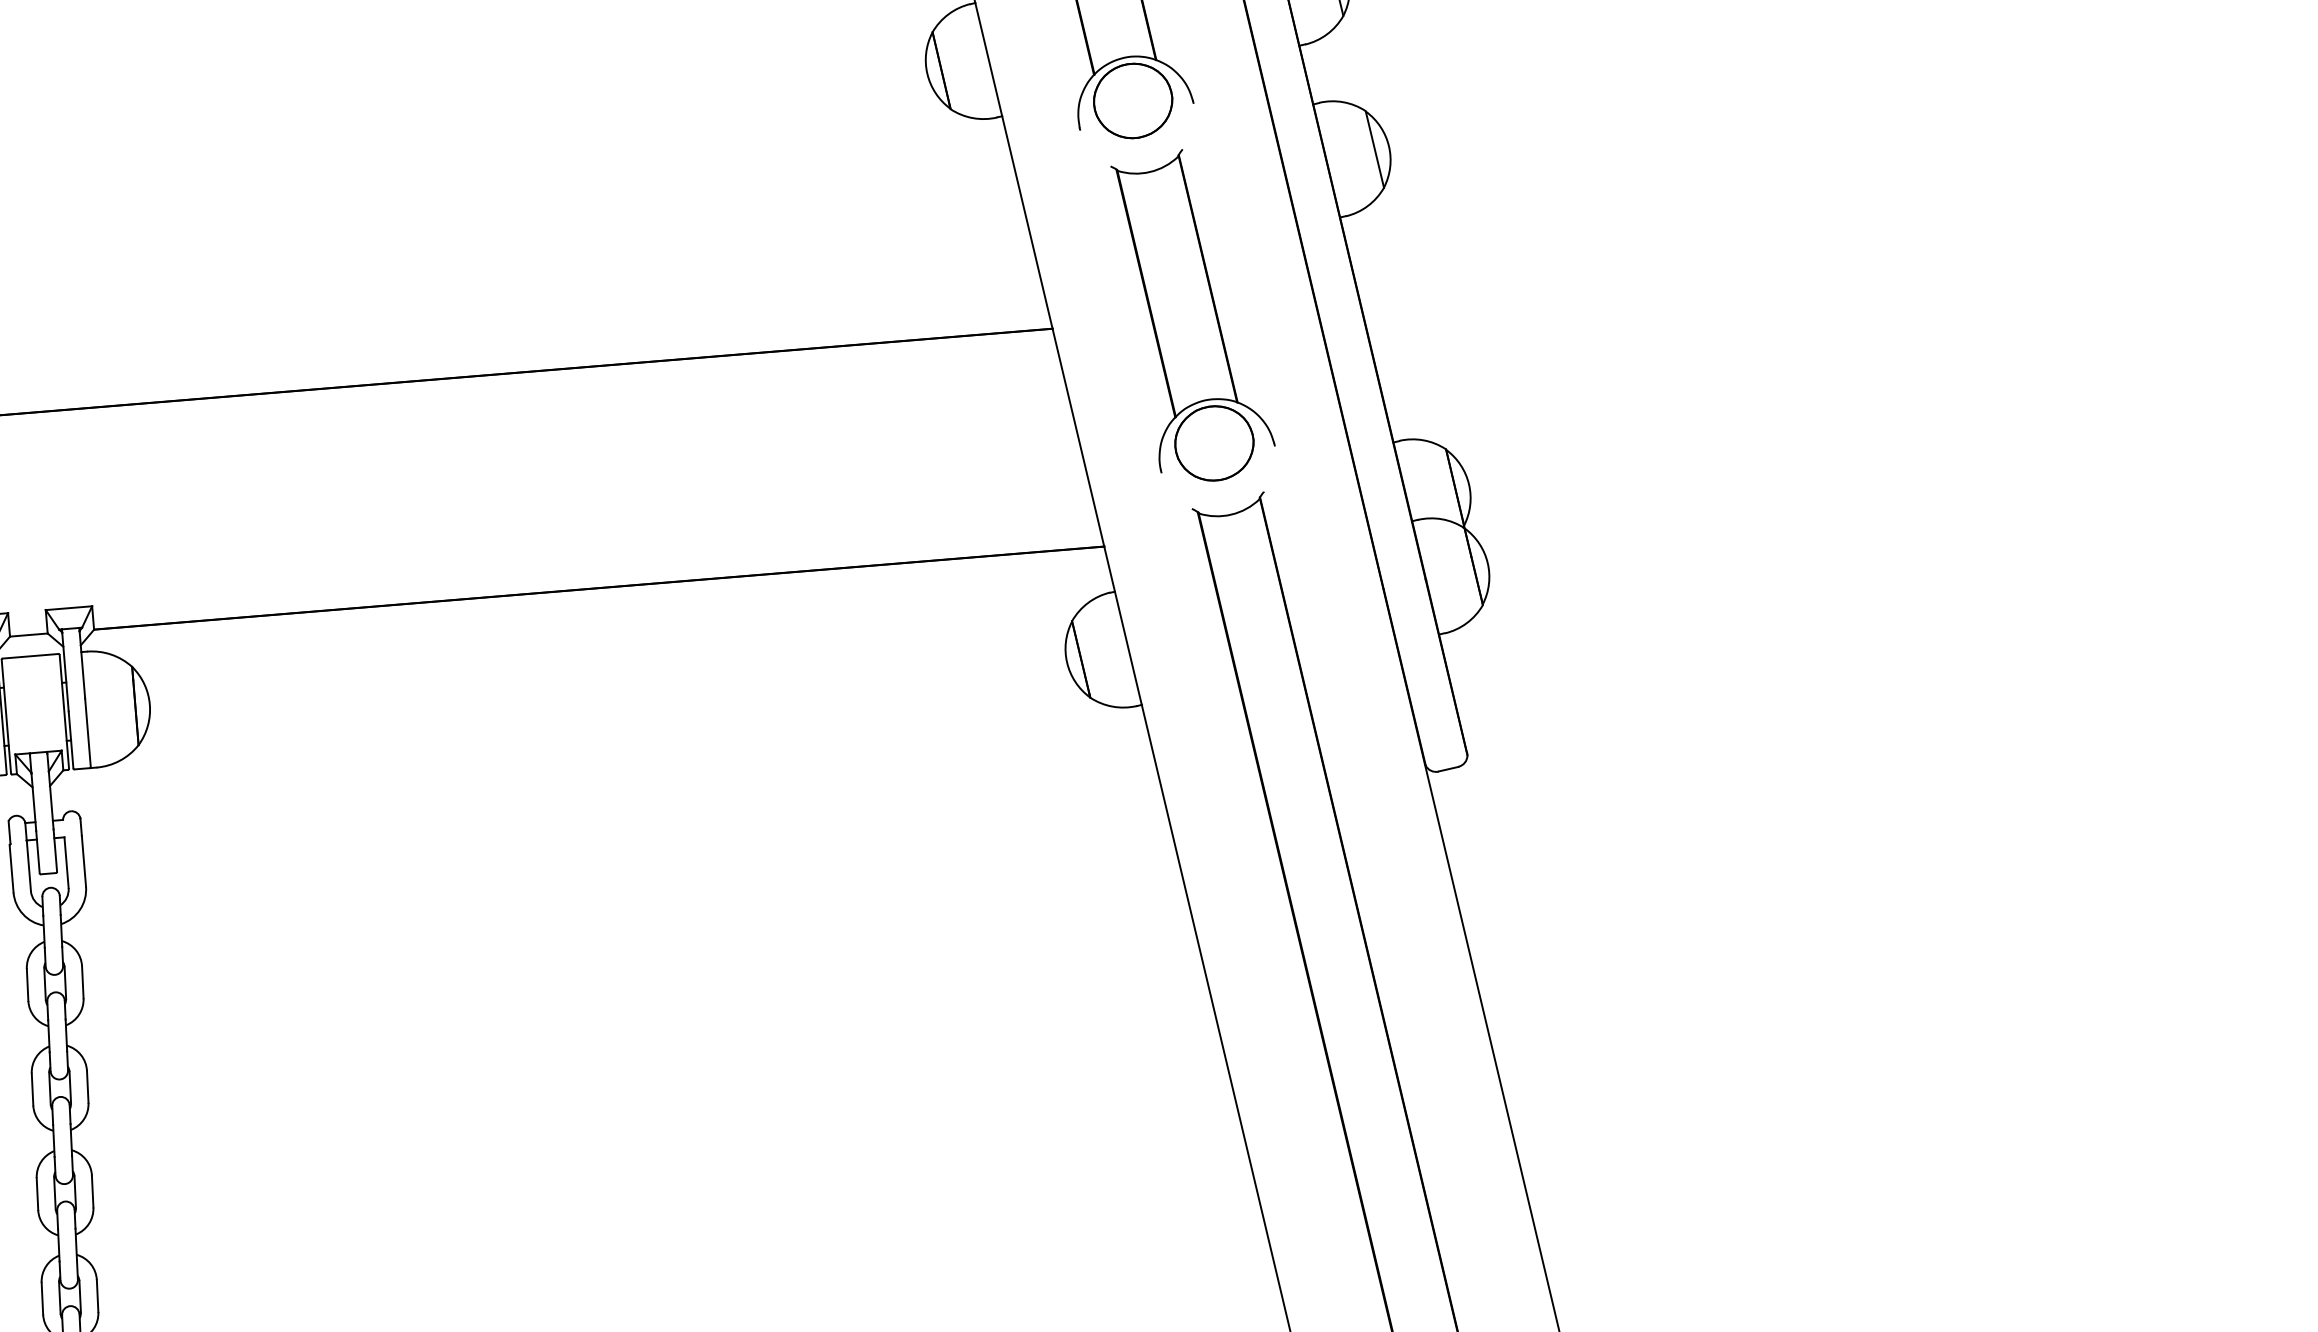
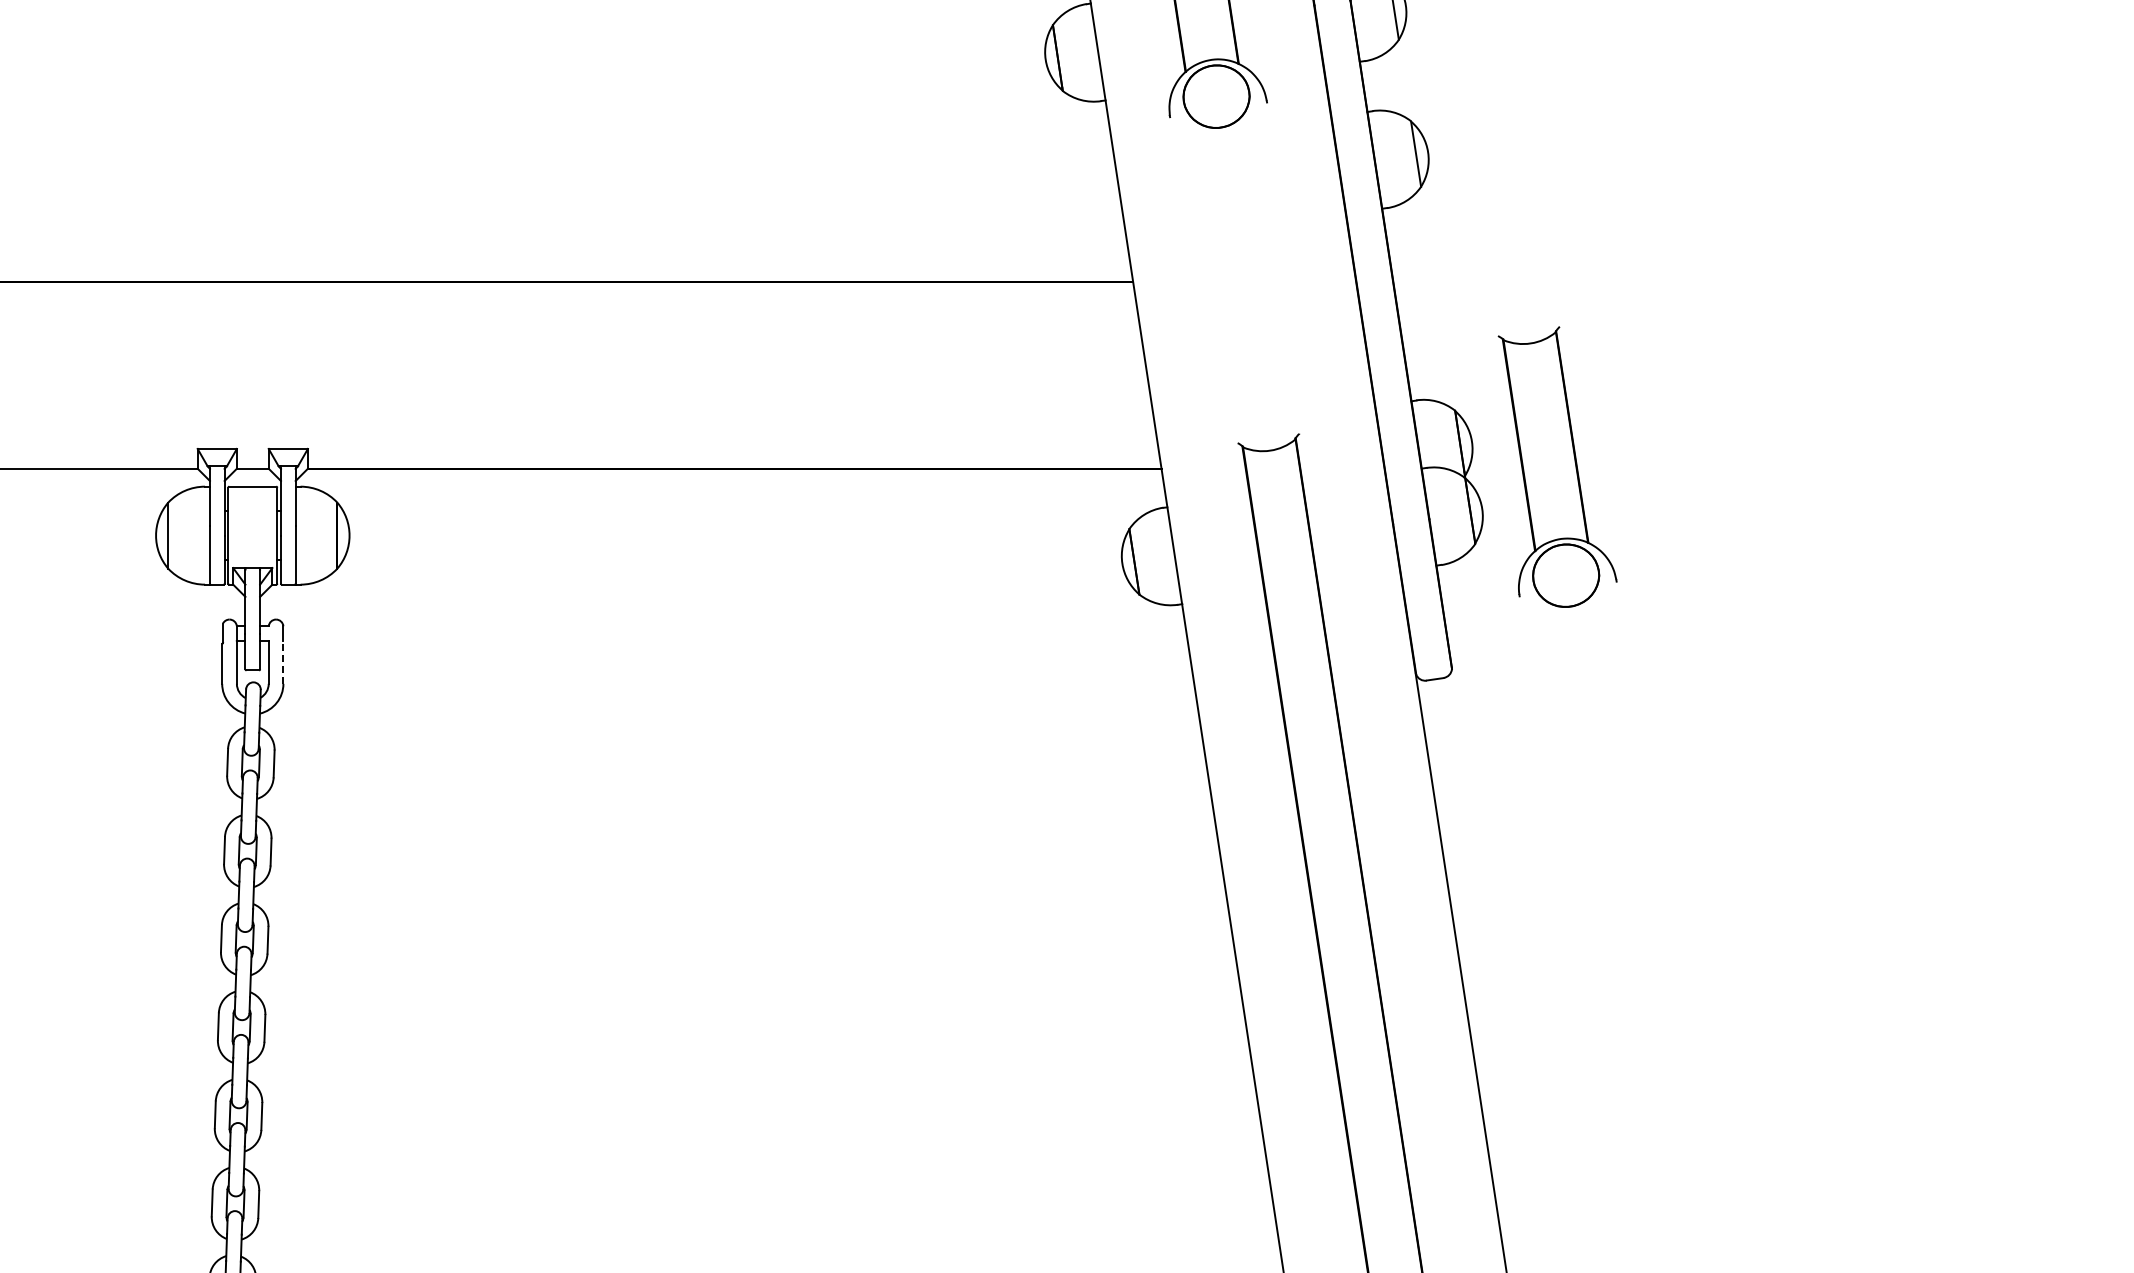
part: (1193, 315) -> (1557, 466), moved
line: (83, 860) -> (283, 661), solid -> dashed

